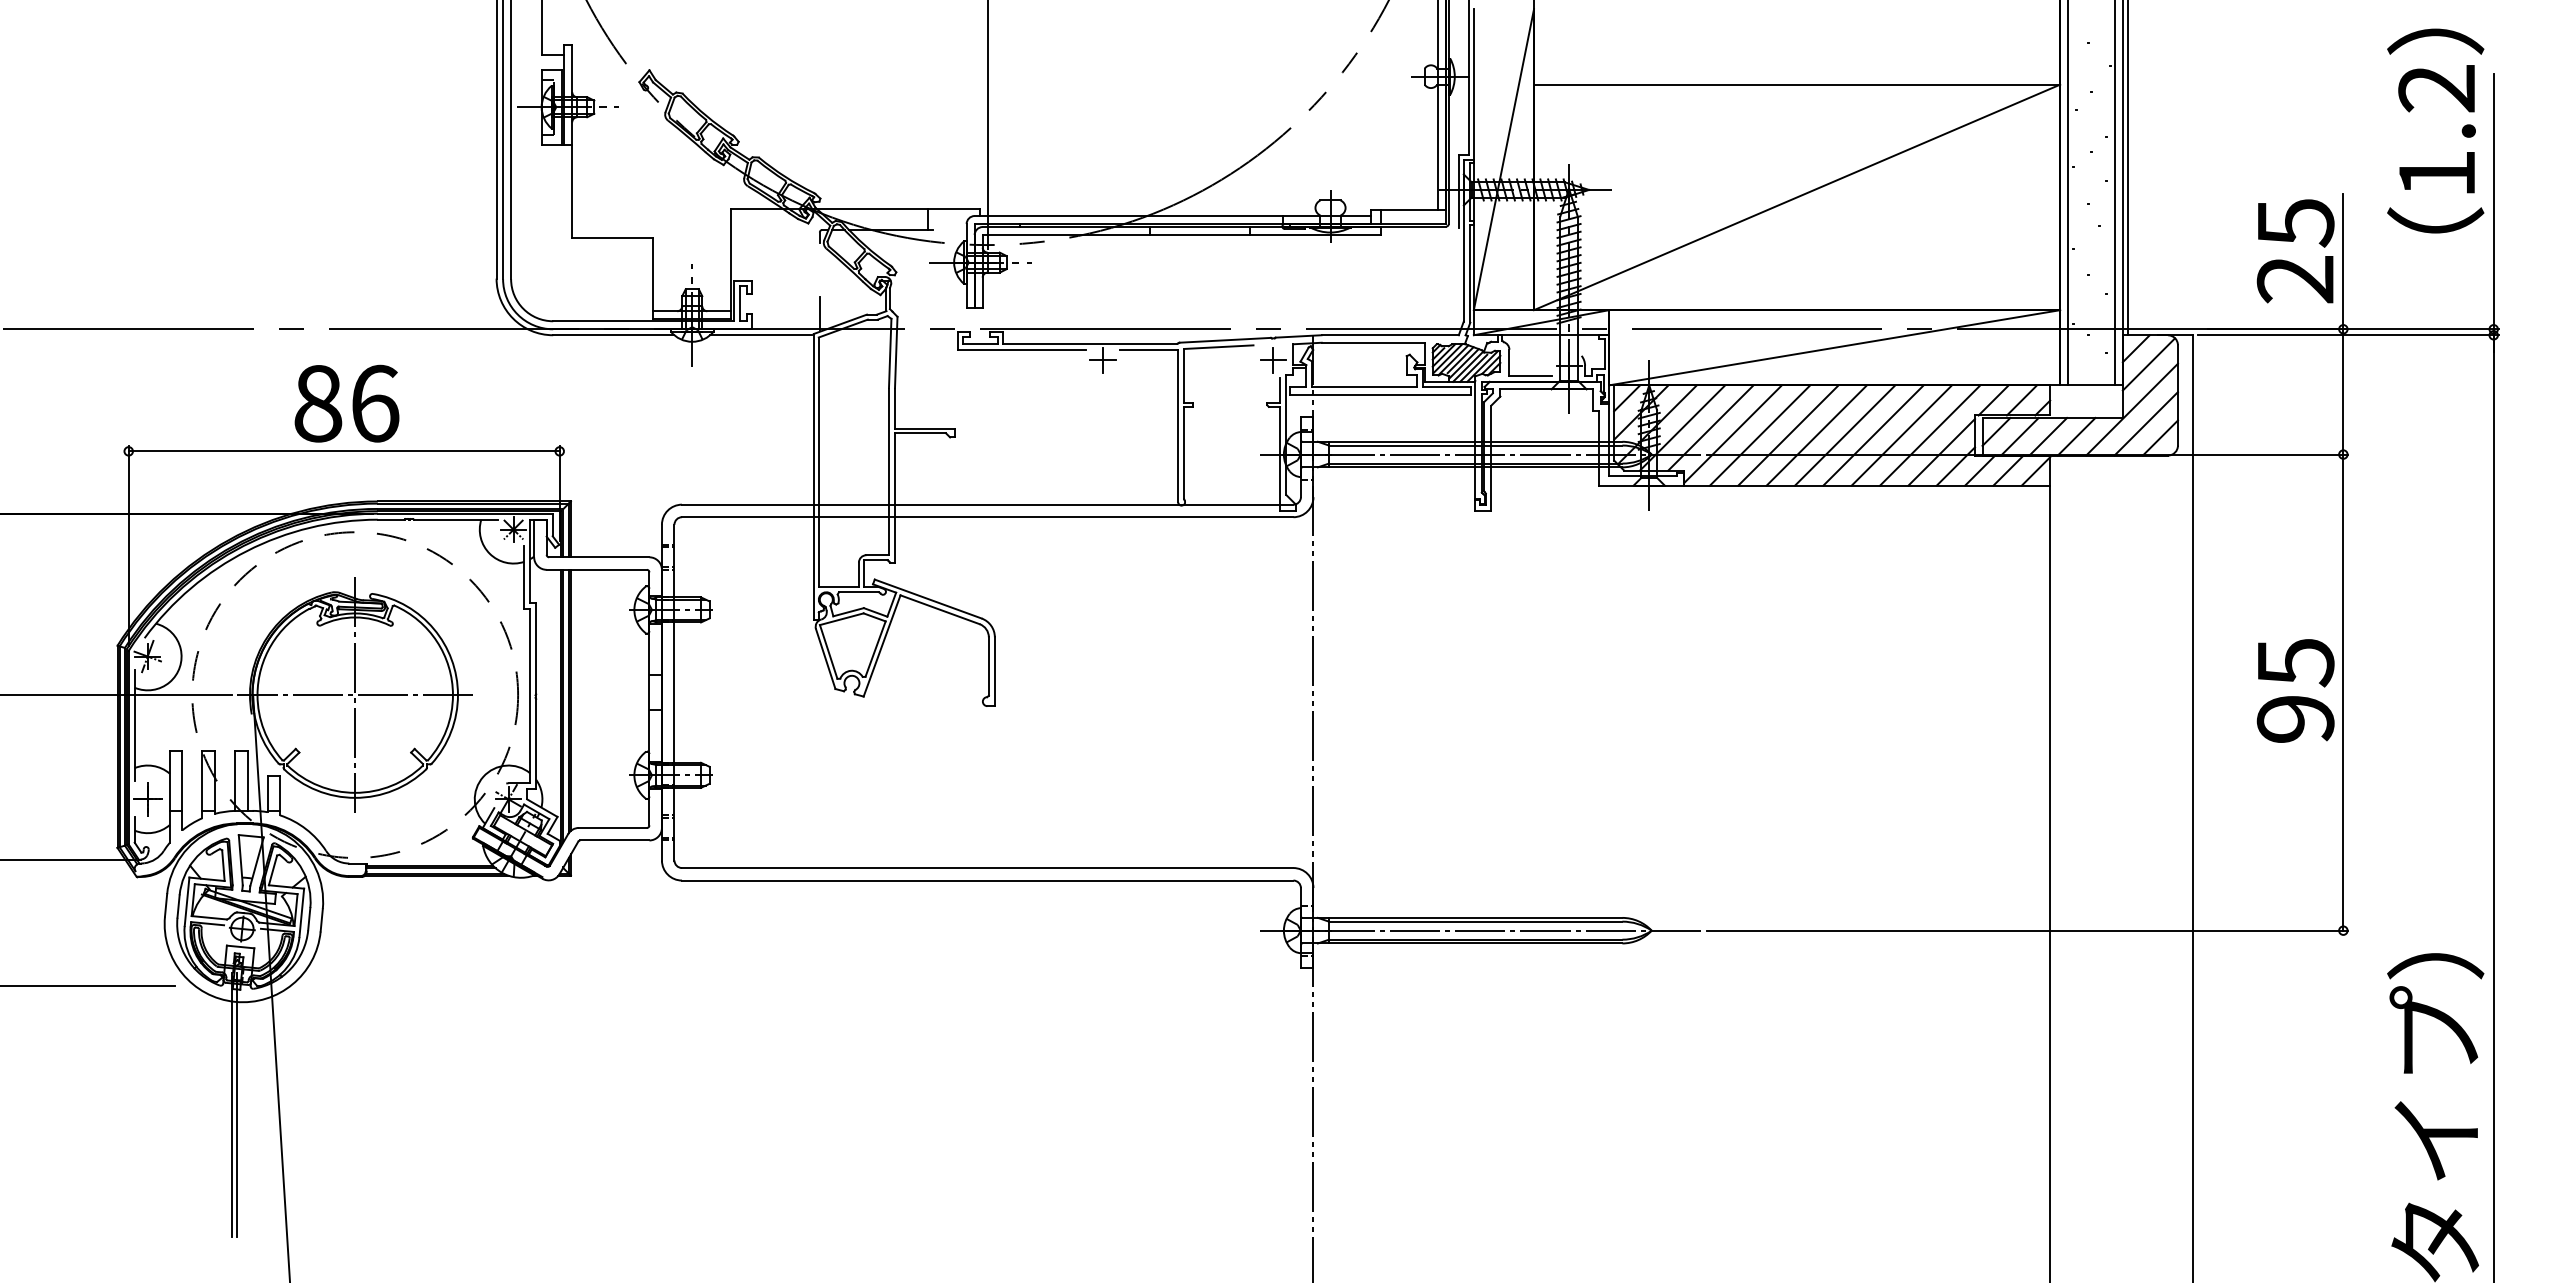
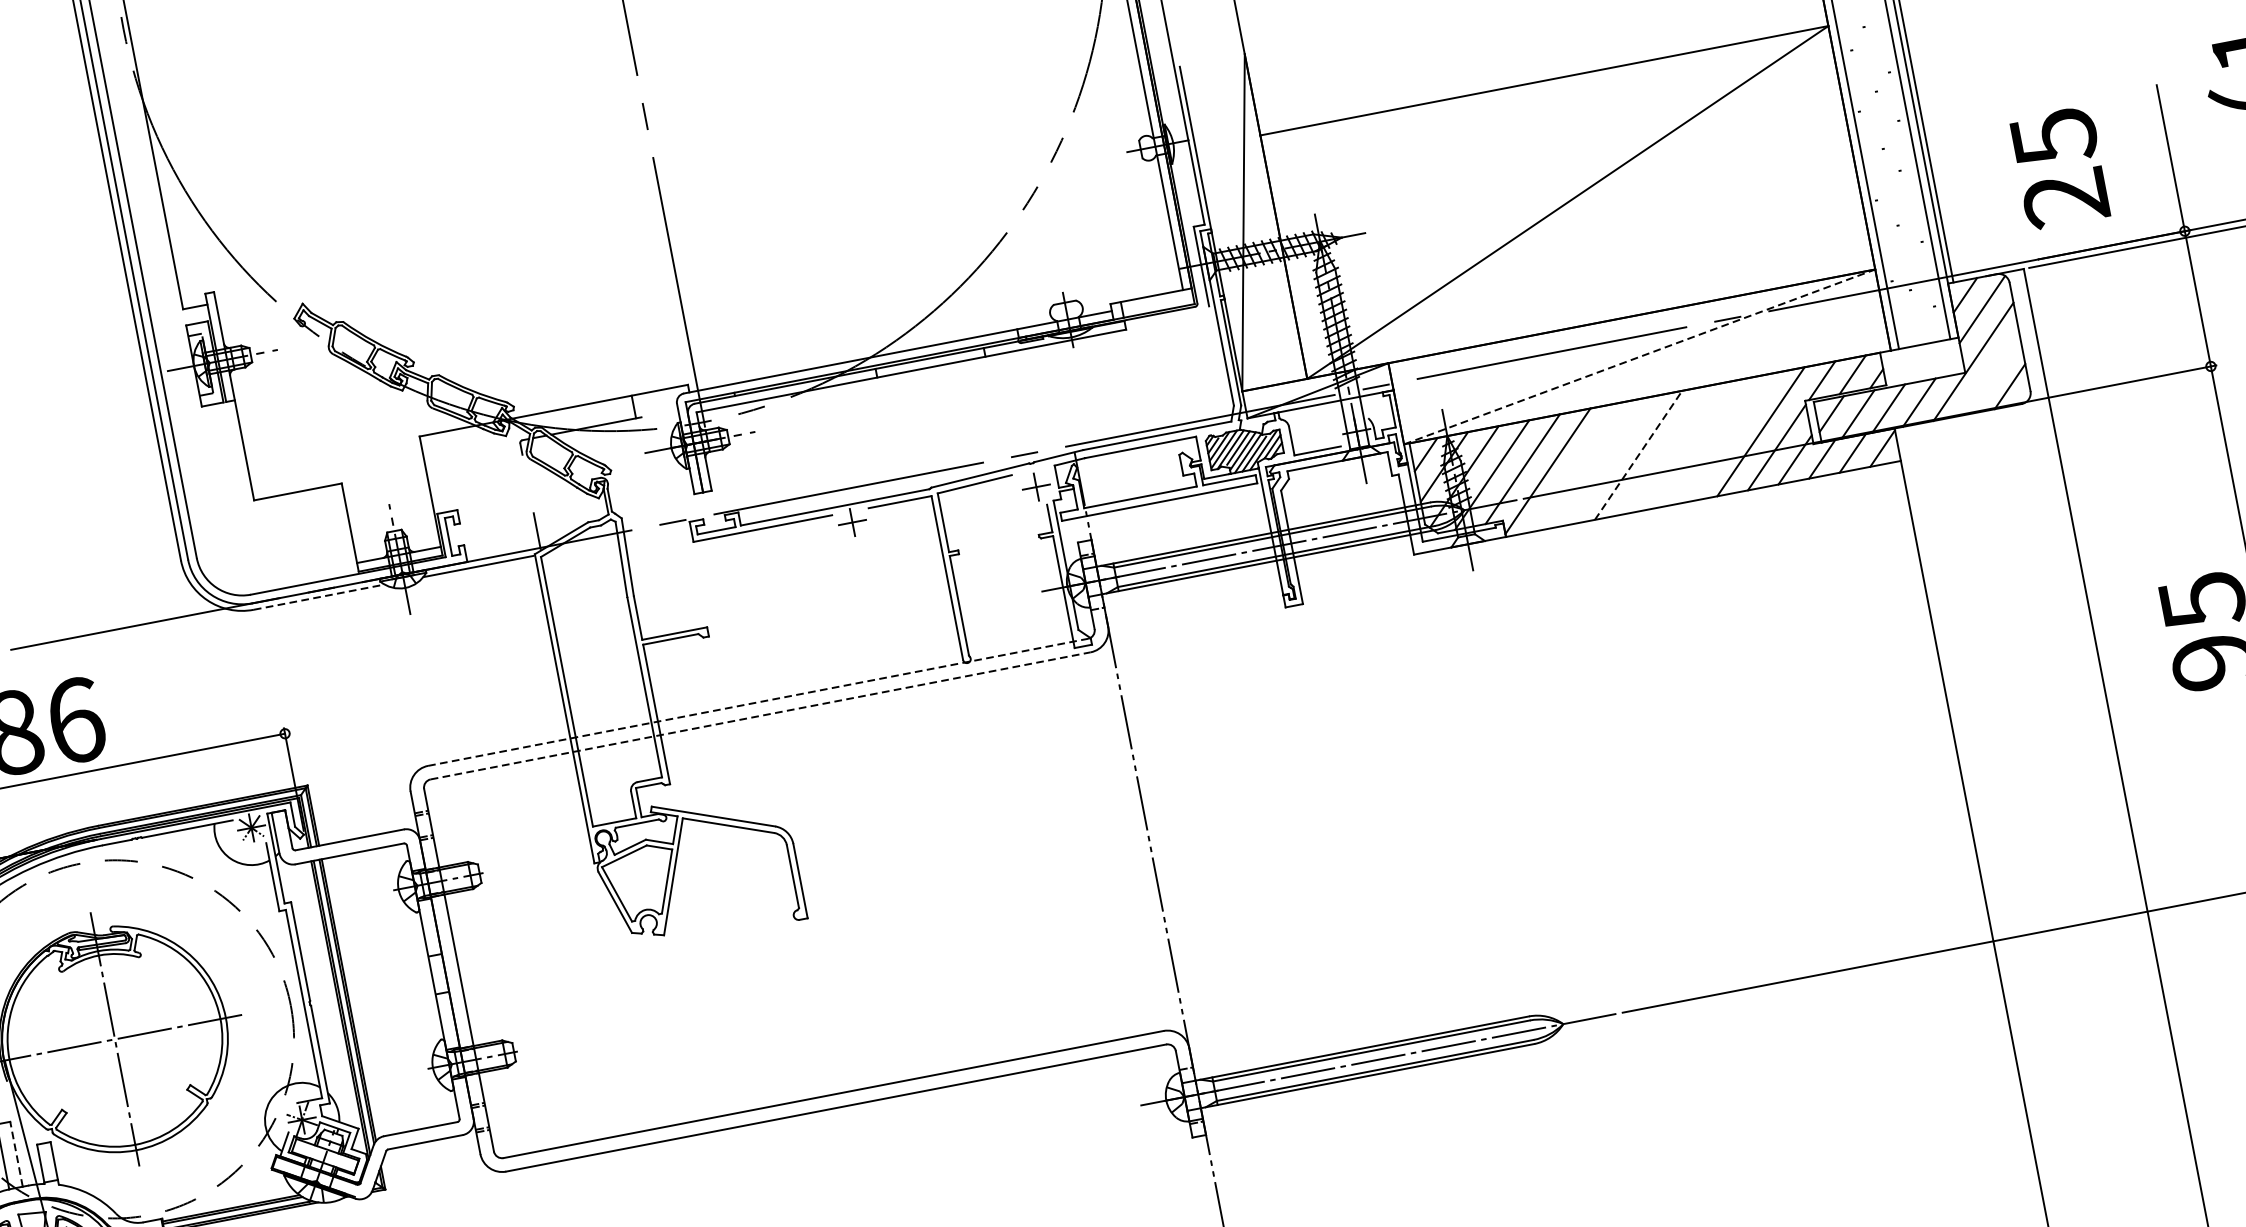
text: (2295, 251) -> (2059, 168), moved
line: (614, 335) -> (320, 597), solid -> dashed
line: (1834, 347) -> (1639, 356), solid -> dashed
line: (2145, 423) -> (1990, 374), removed
line: (1759, 435) -> (1576, 467), removed
line: (1788, 435) -> (1608, 461), removed
line: (1816, 435) -> (1638, 455), solid -> dashed
line: (1845, 435) -> (1669, 449), removed
line: (1873, 435) -> (1699, 443), removed
line: (1901, 435) -> (1730, 437), removed
line: (987, 504) -> (757, 702), solid -> dashed
line: (987, 517) -> (760, 716), solid -> dashed
line: (247, 780) -> (16, 1153), solid -> dashed

